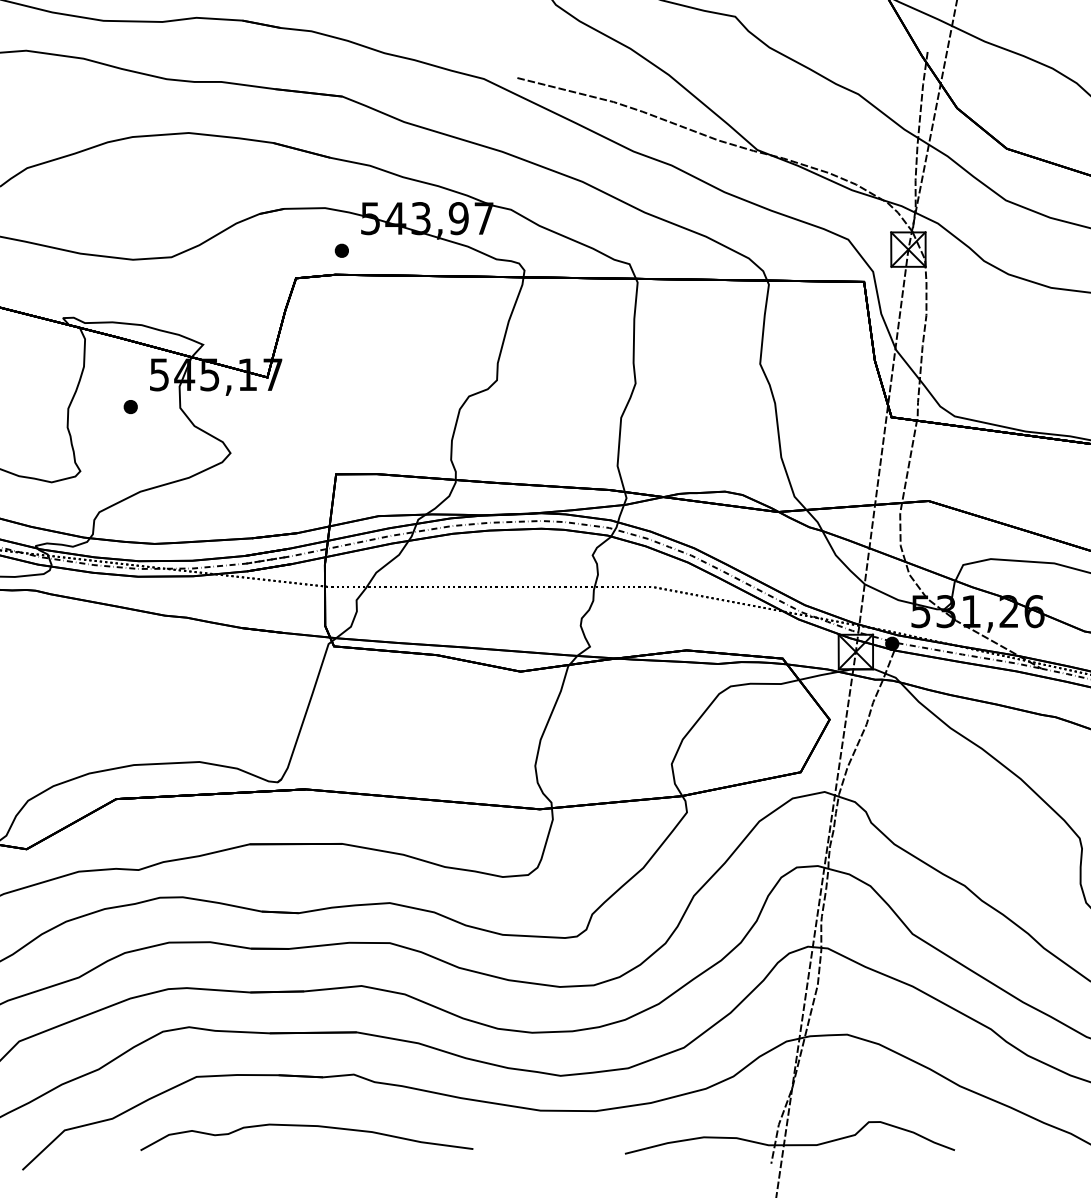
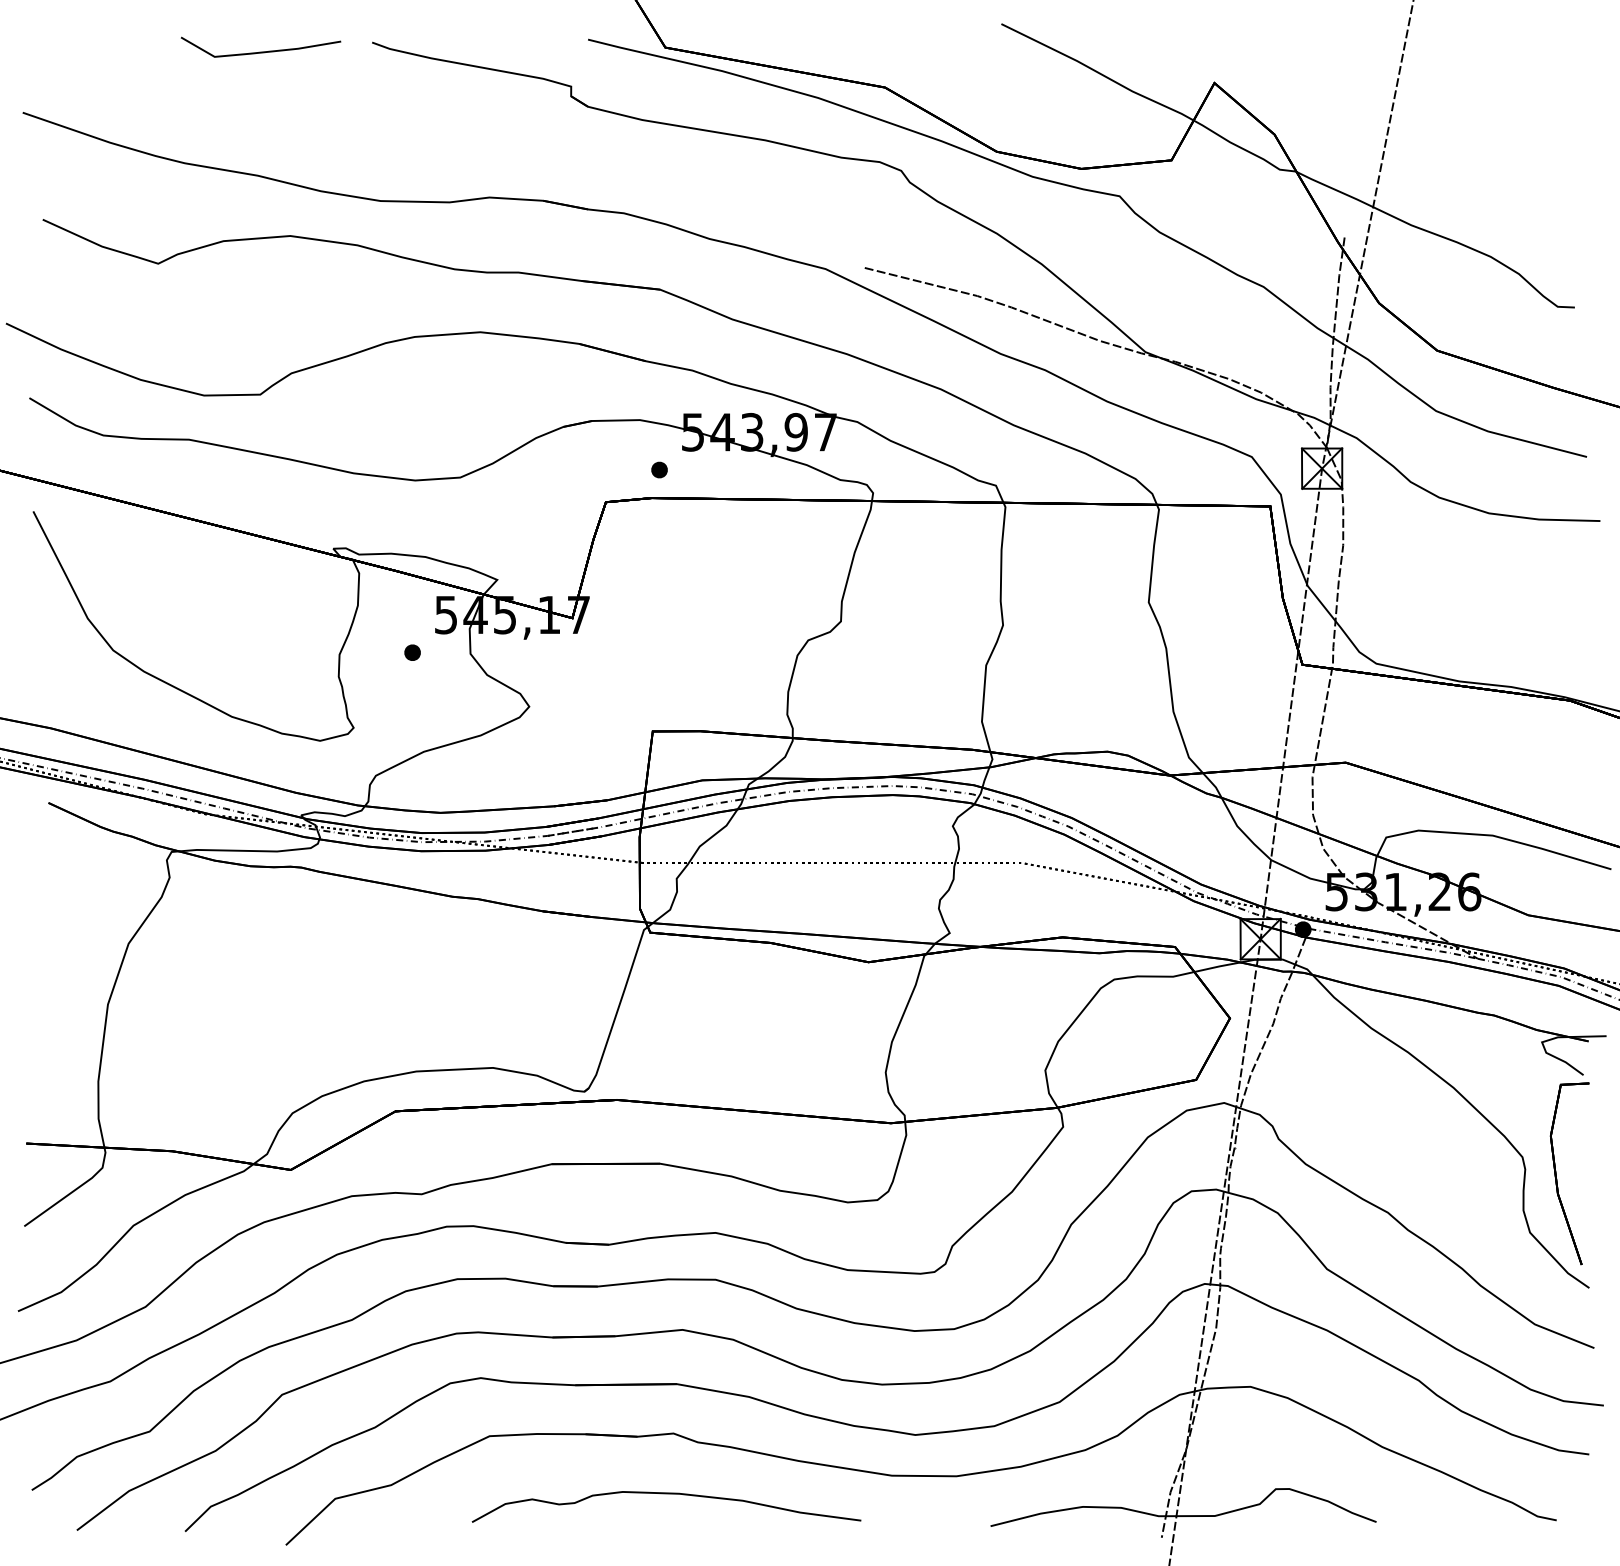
curve: (306, 1126) -> (666, 1494), moved

